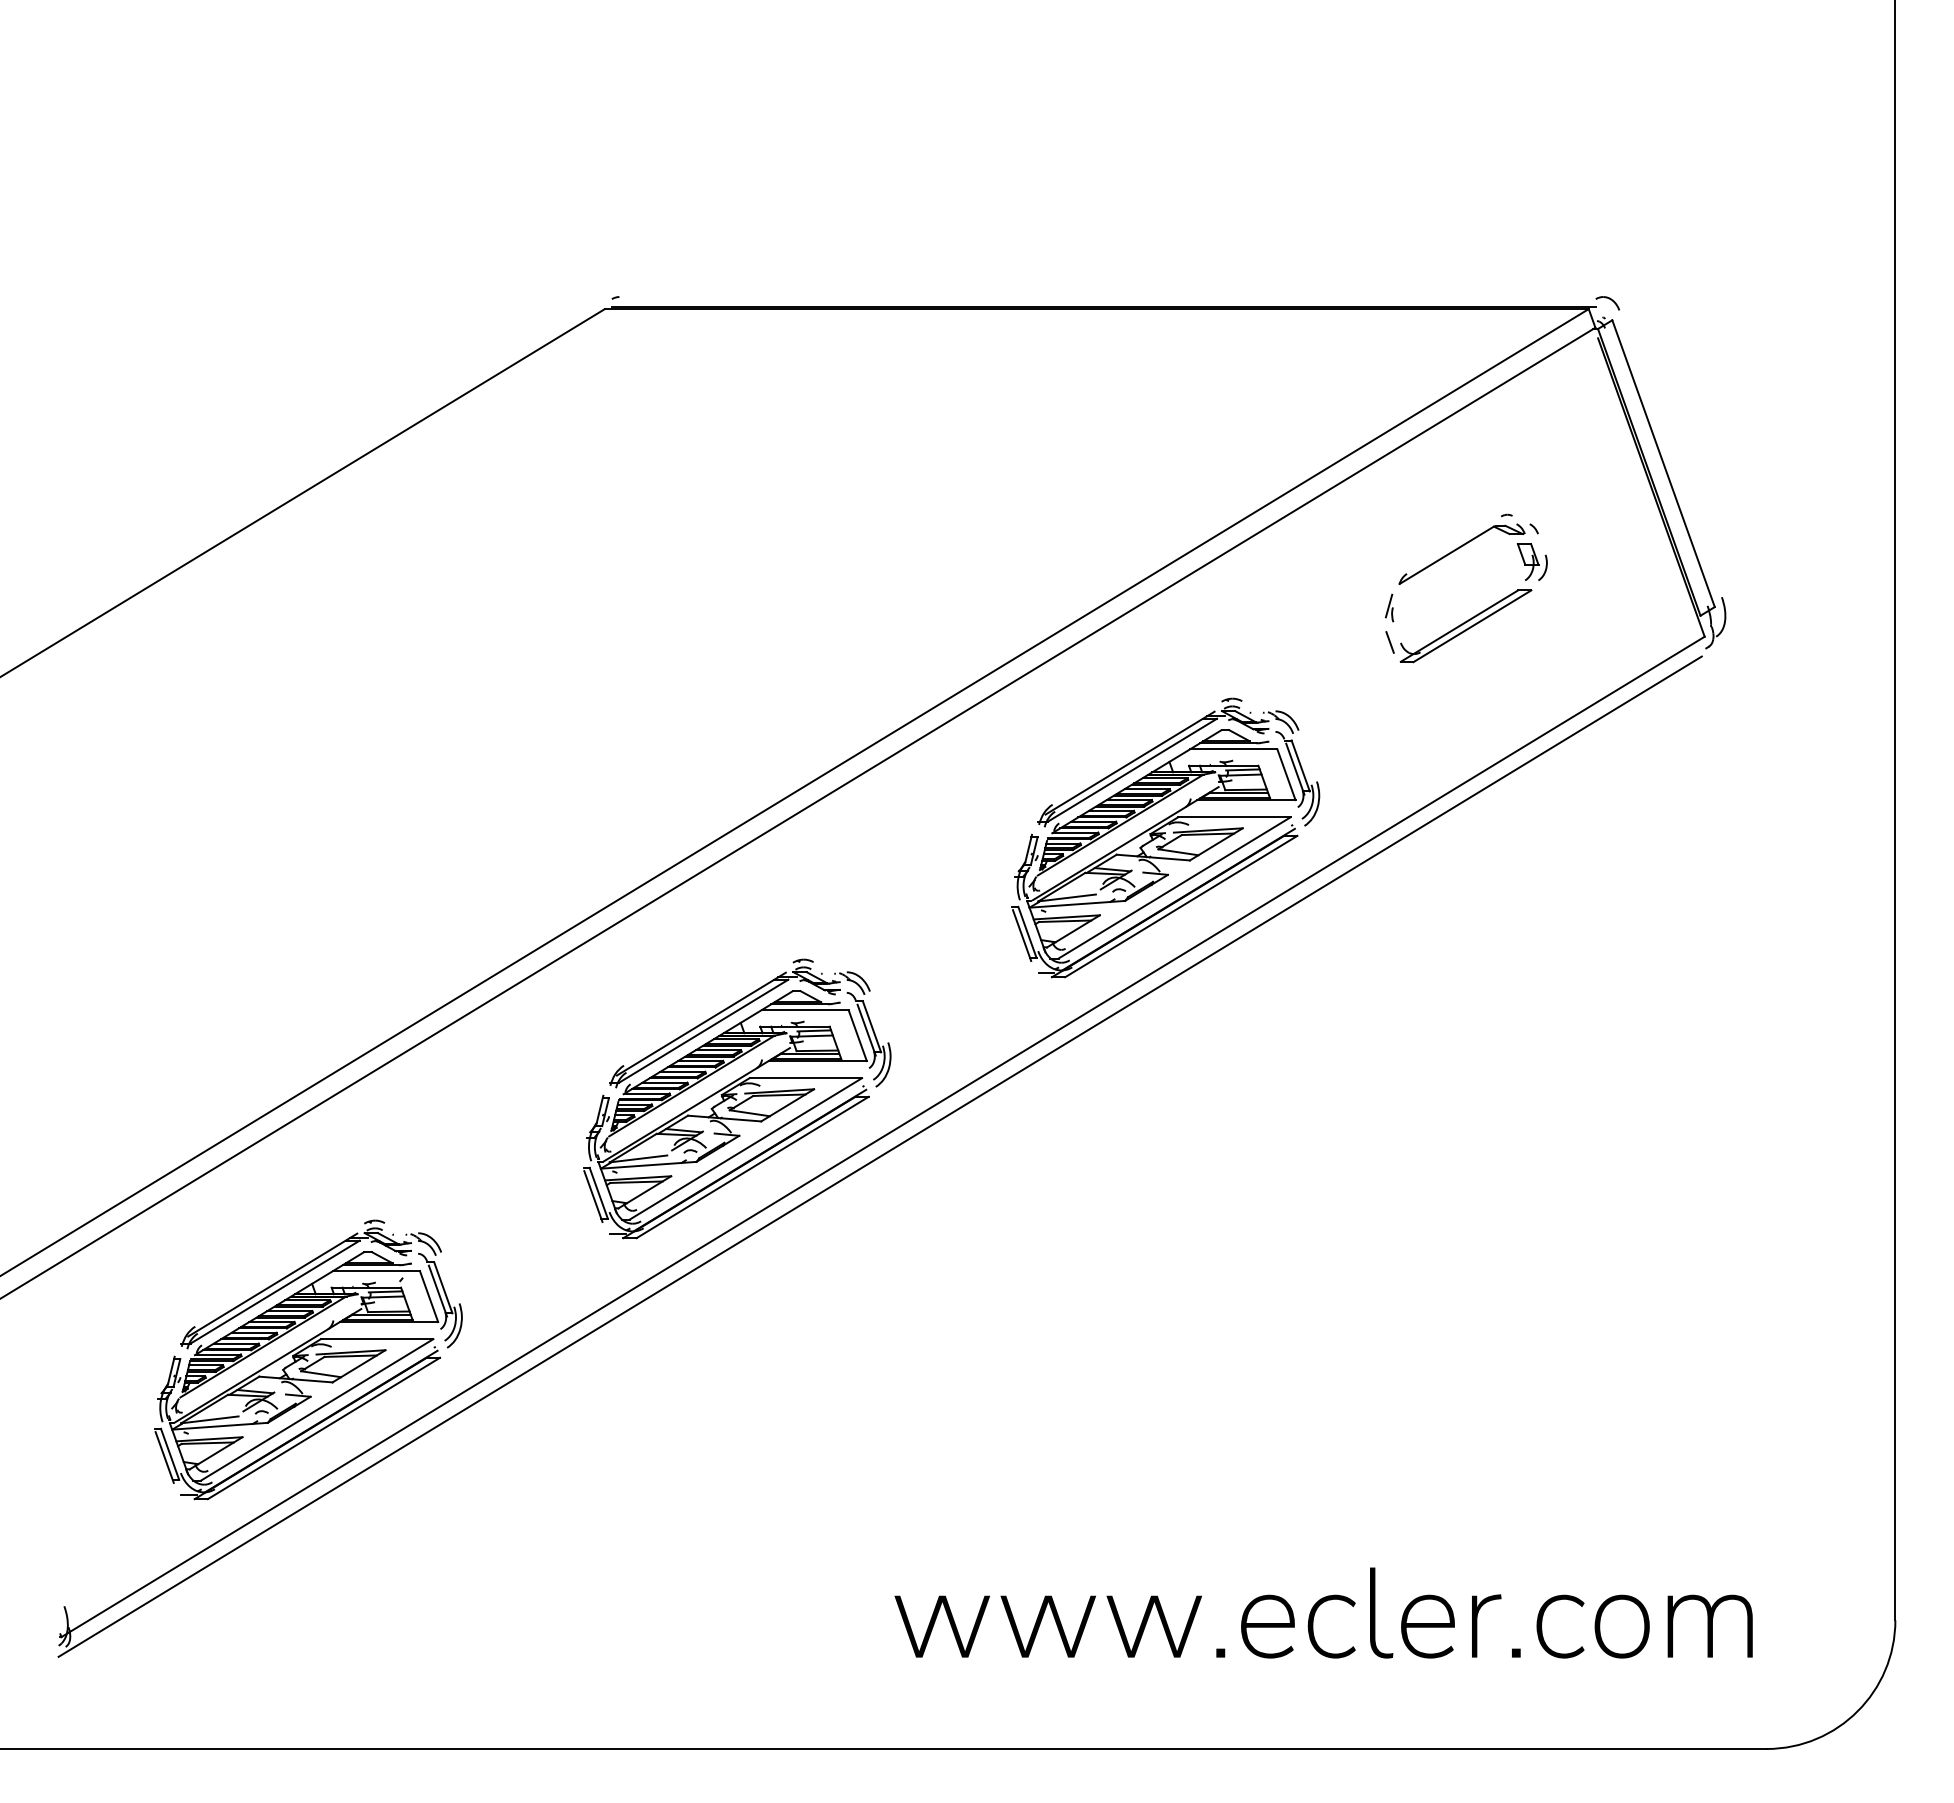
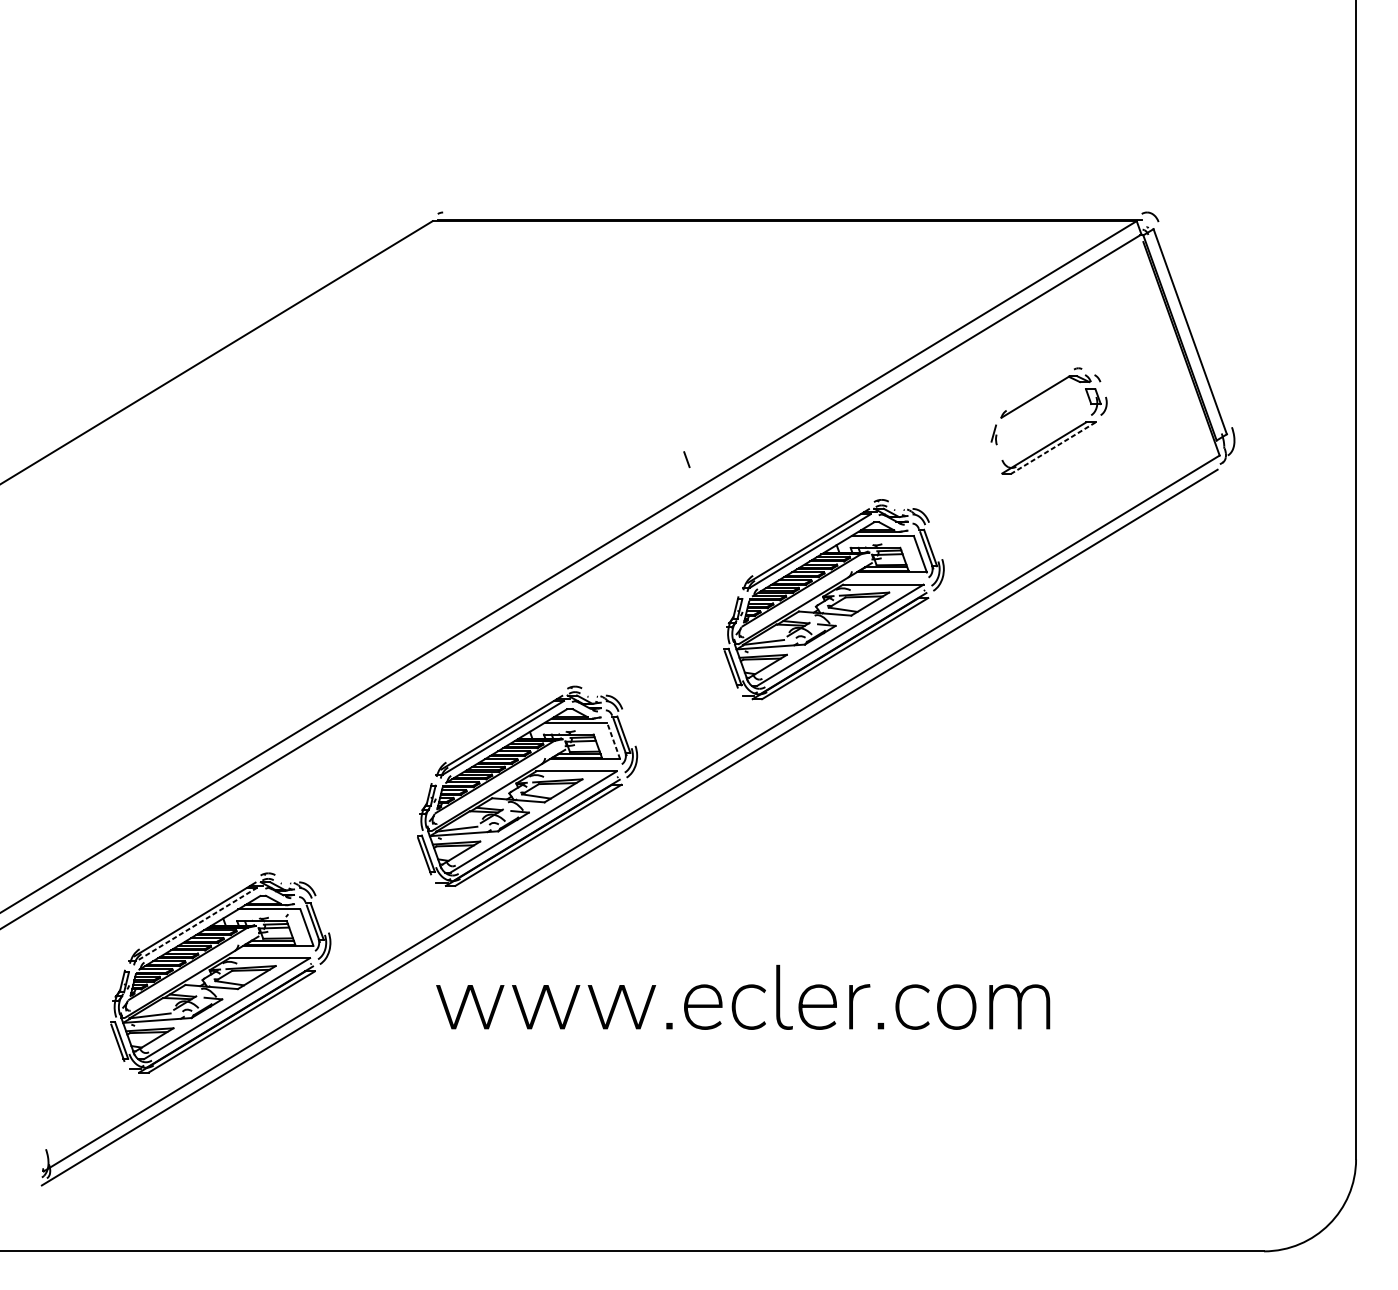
line: (1472, 626) -> (1053, 448), solid -> dashed
line: (1389, 642) -> (686, 459), moved
line: (857, 1035) -> (613, 740), solid -> dashed
line: (275, 1292) -> (197, 924), solid -> dashed
text: (1323, 1612) -> (743, 997), moved

